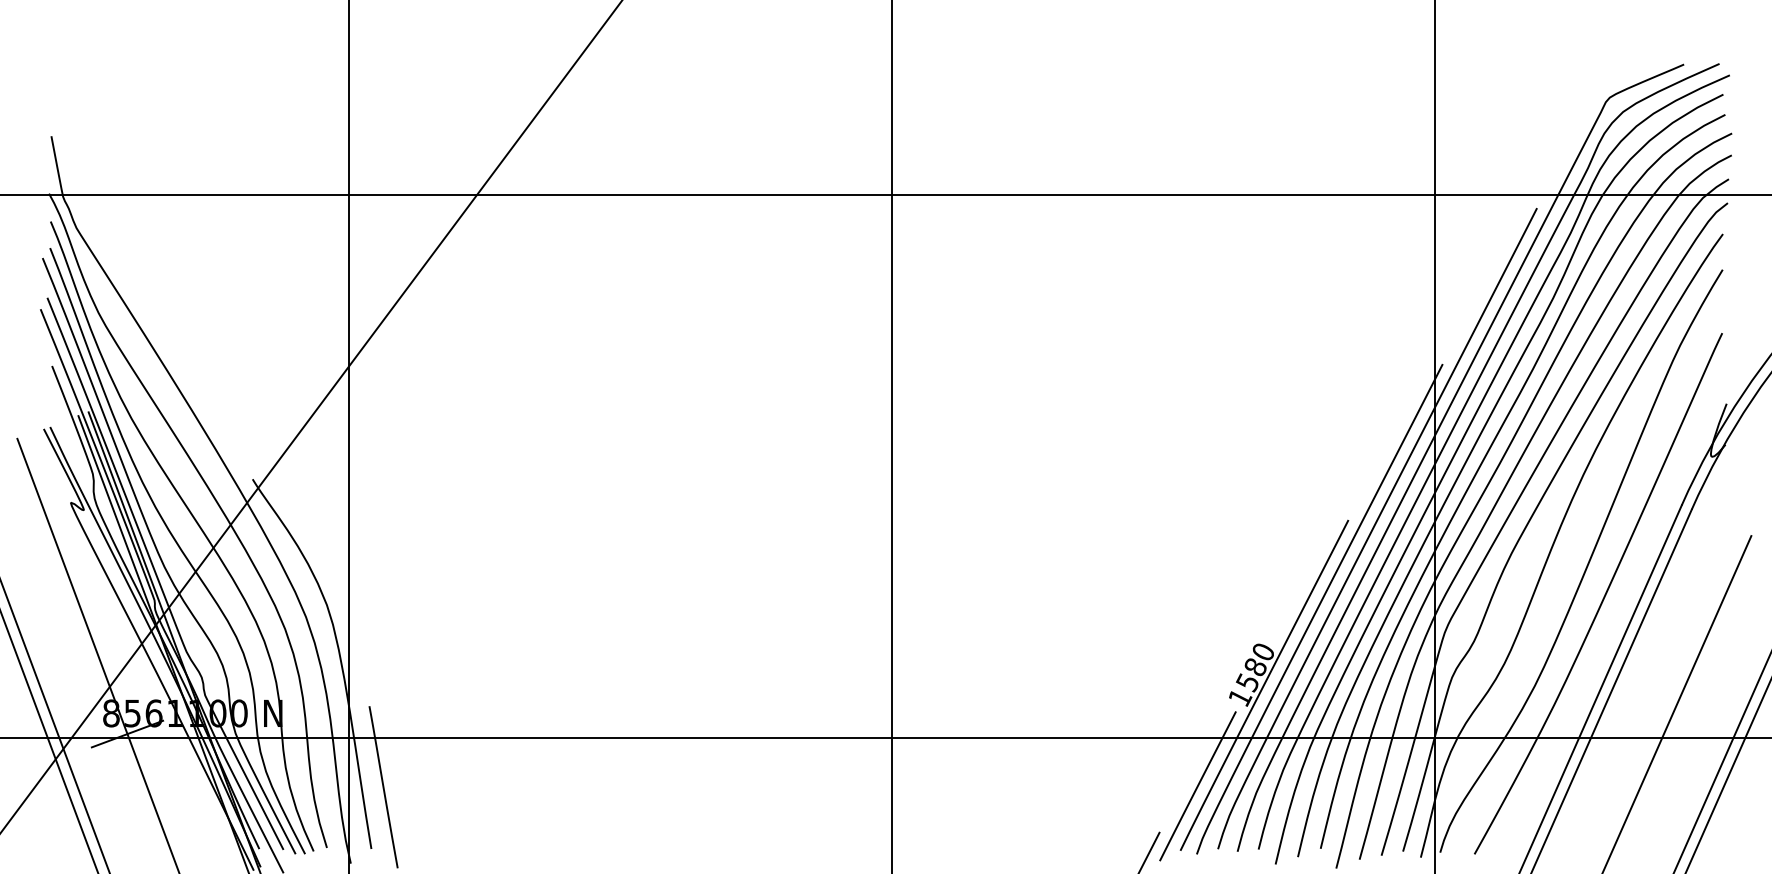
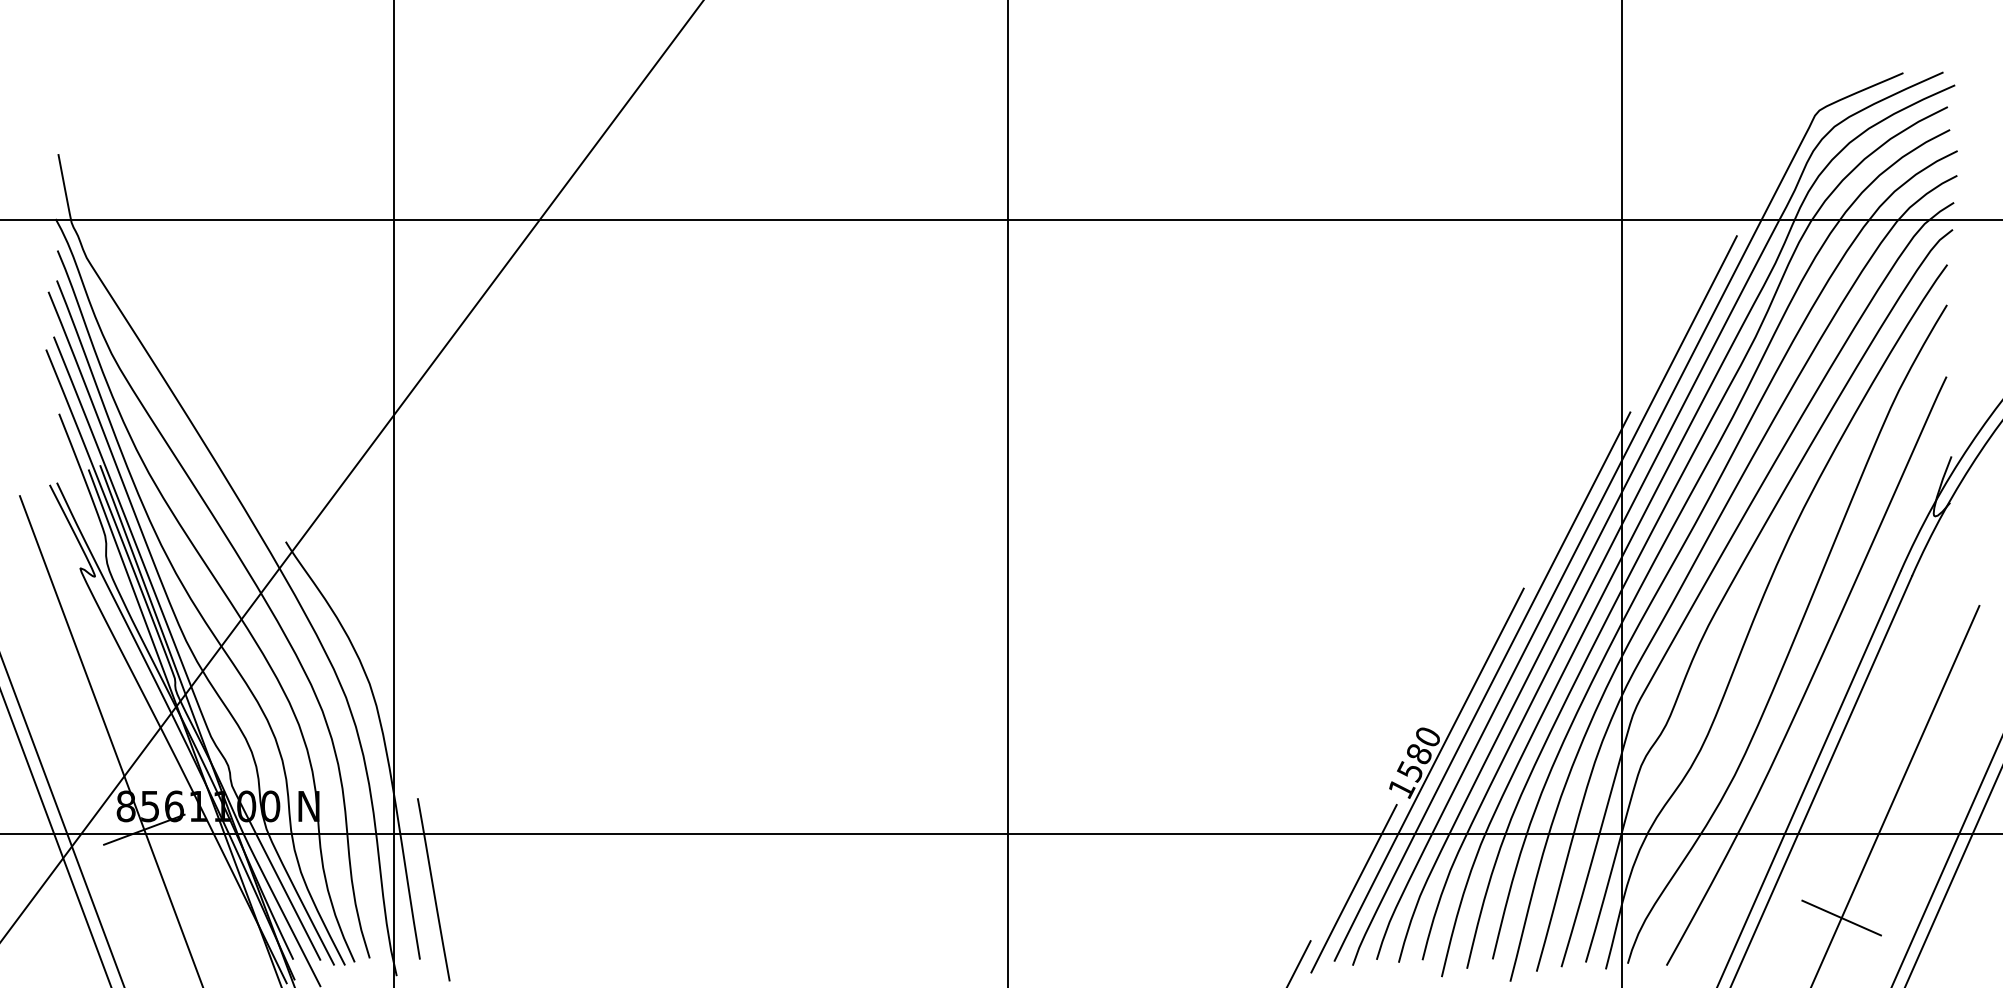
line: (1629, 811) -> (1841, 917), added

